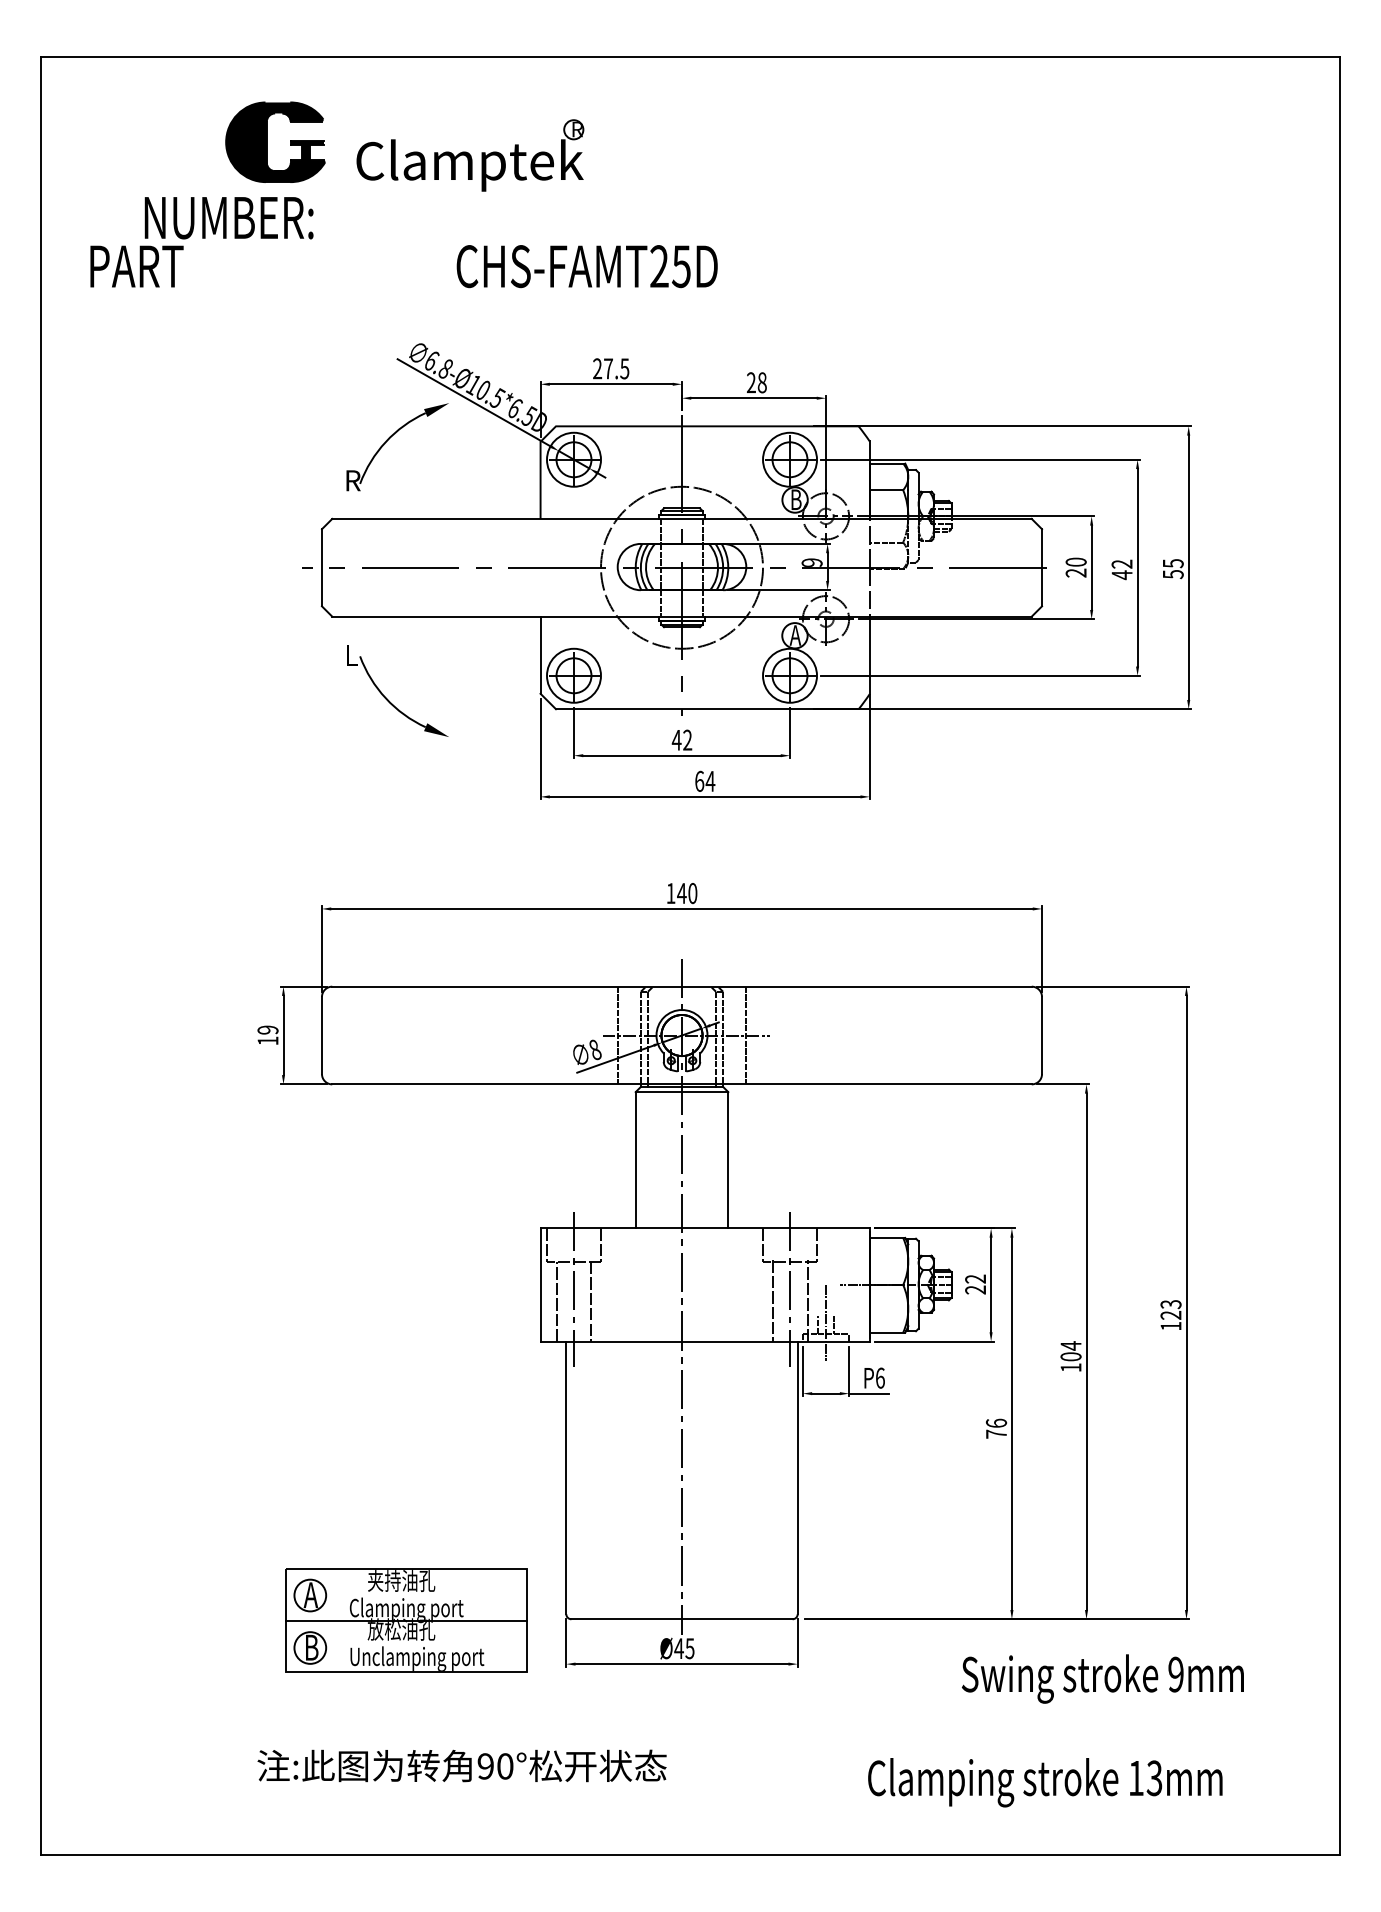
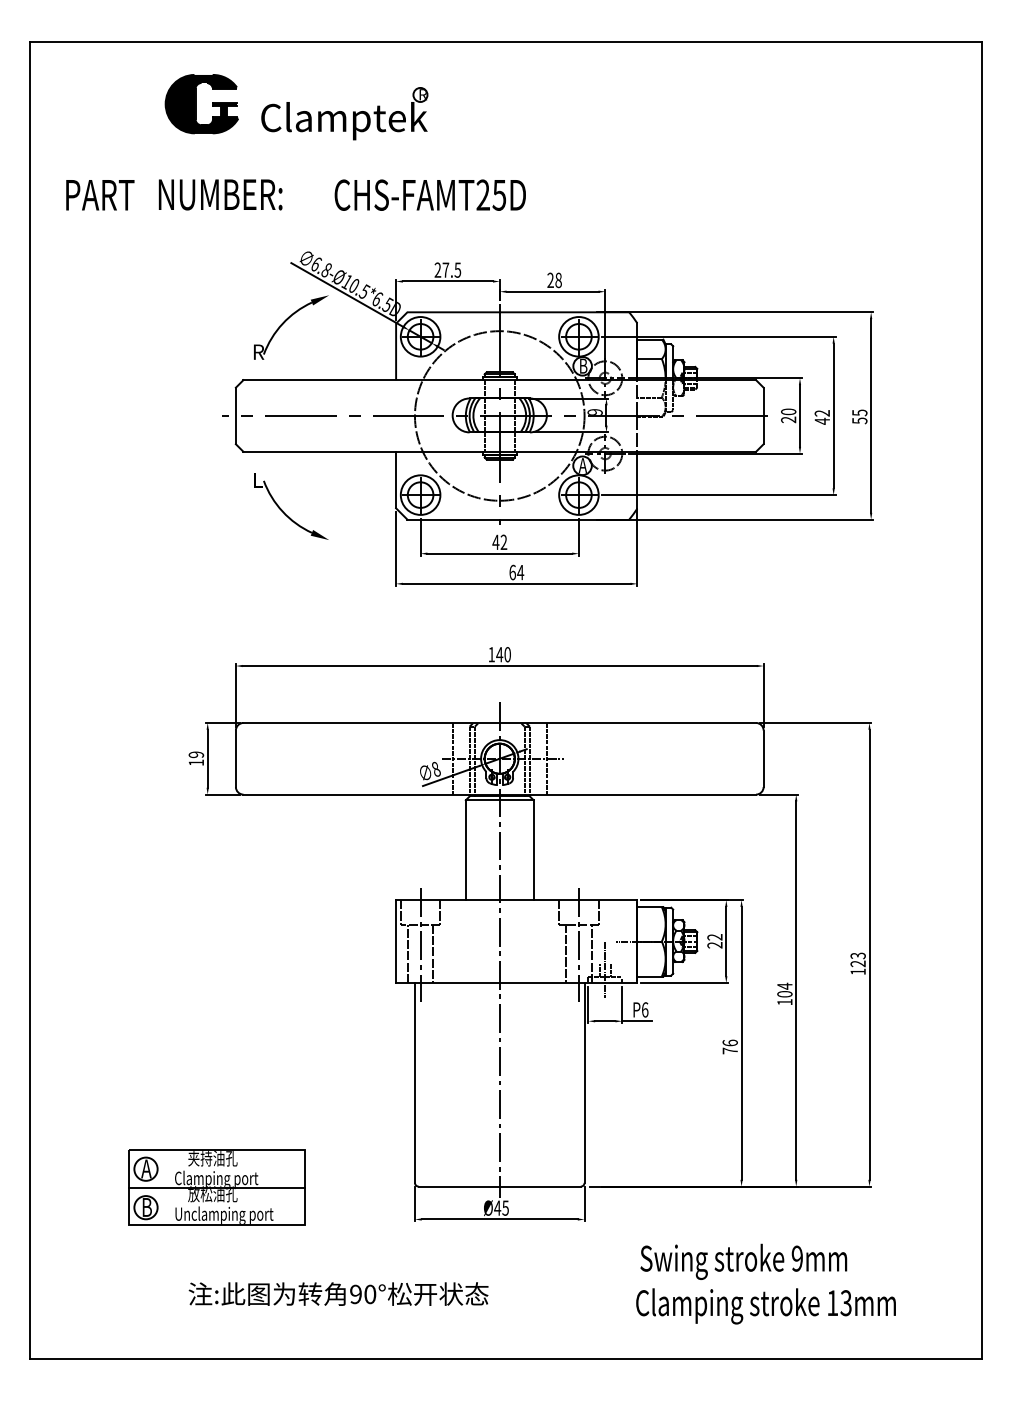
text: (228, 218) -> (220, 195), moved
circle: (681, 567) -> (499, 415), size x1.43
part: (406, 1620) -> (216, 1187), moved
text: (1102, 1678) -> (743, 1261), moved

